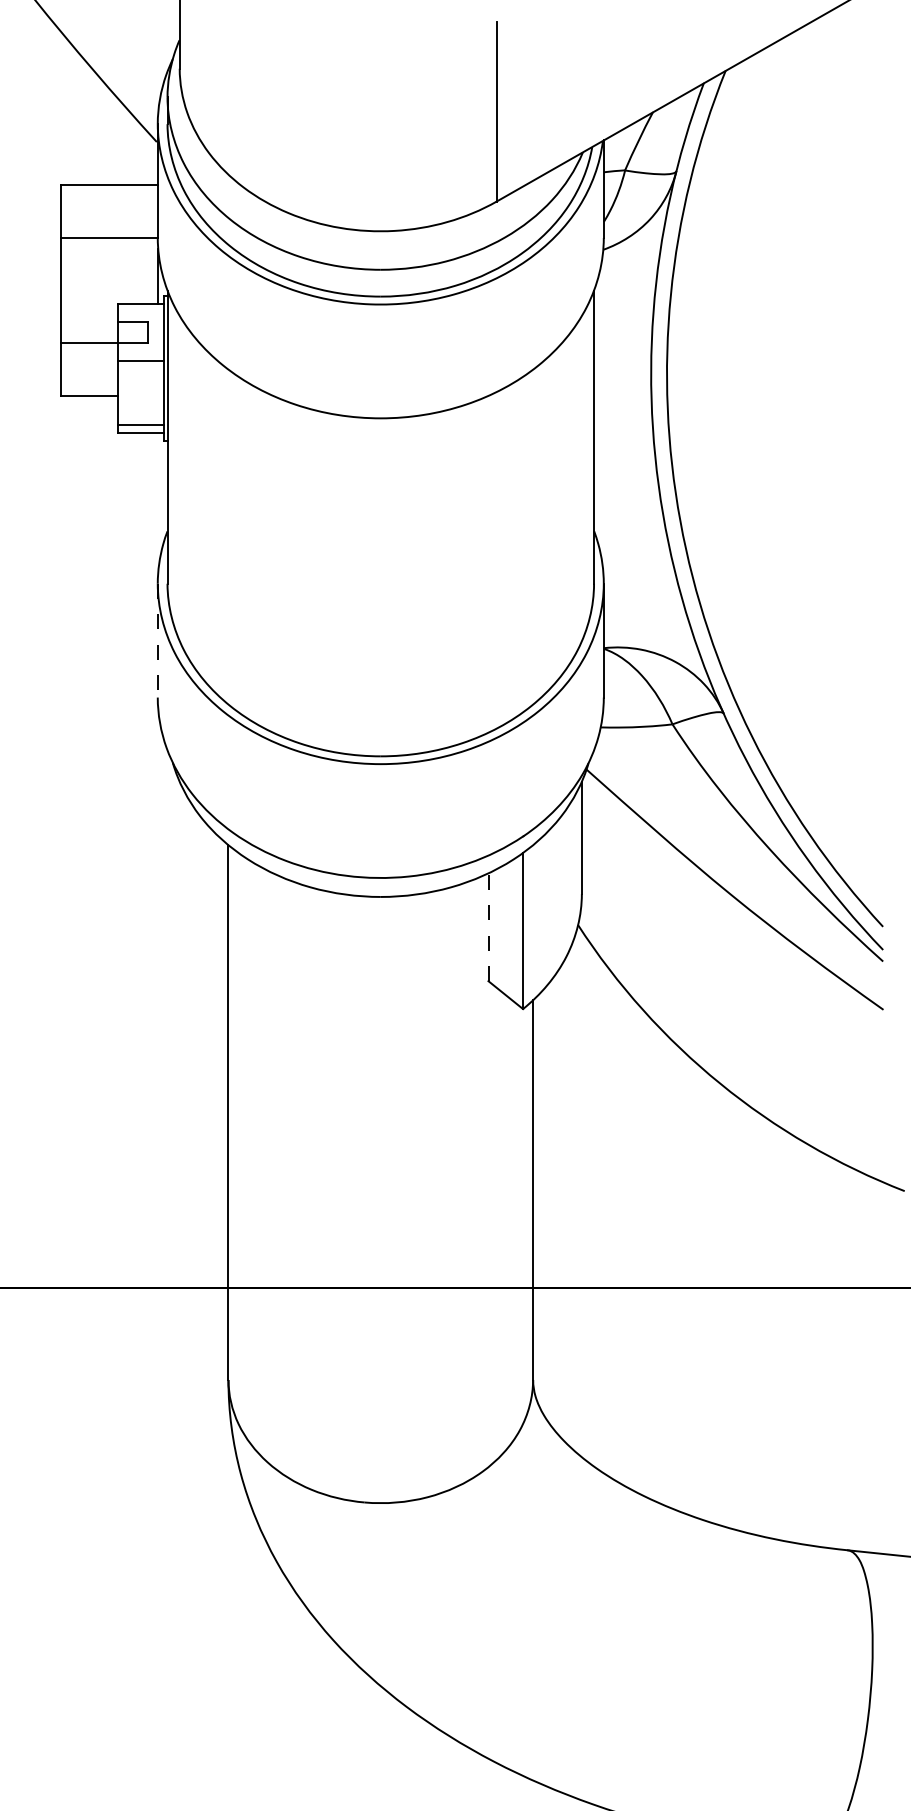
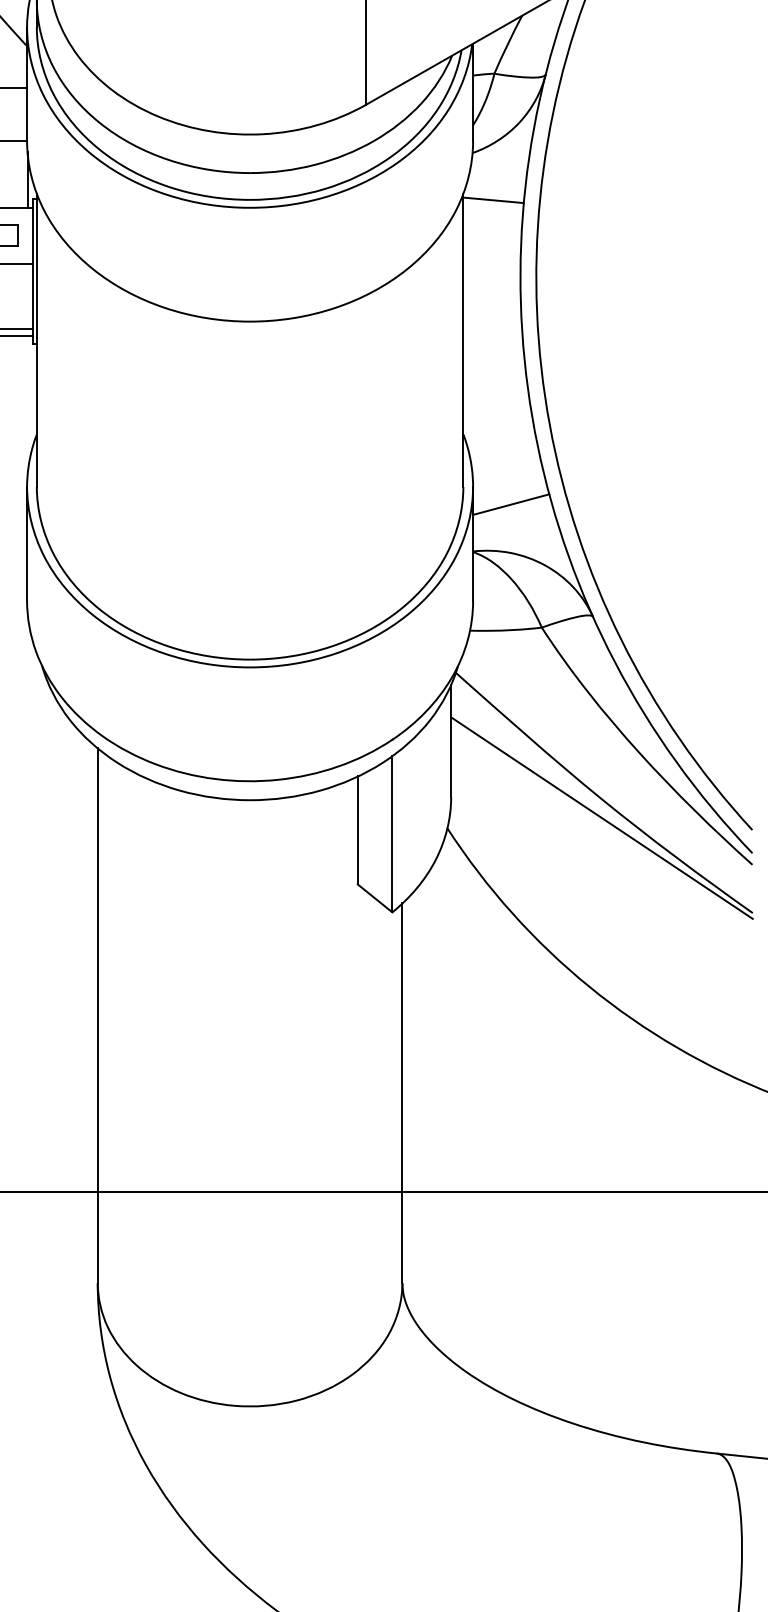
line: (624, 296) -> (493, 199), added
line: (641, 601) -> (510, 504), added
line: (157, 640) -> (26, 543), dashed -> solid
line: (732, 914) -> (601, 817), added
line: (488, 926) -> (357, 829), dashed -> solid

